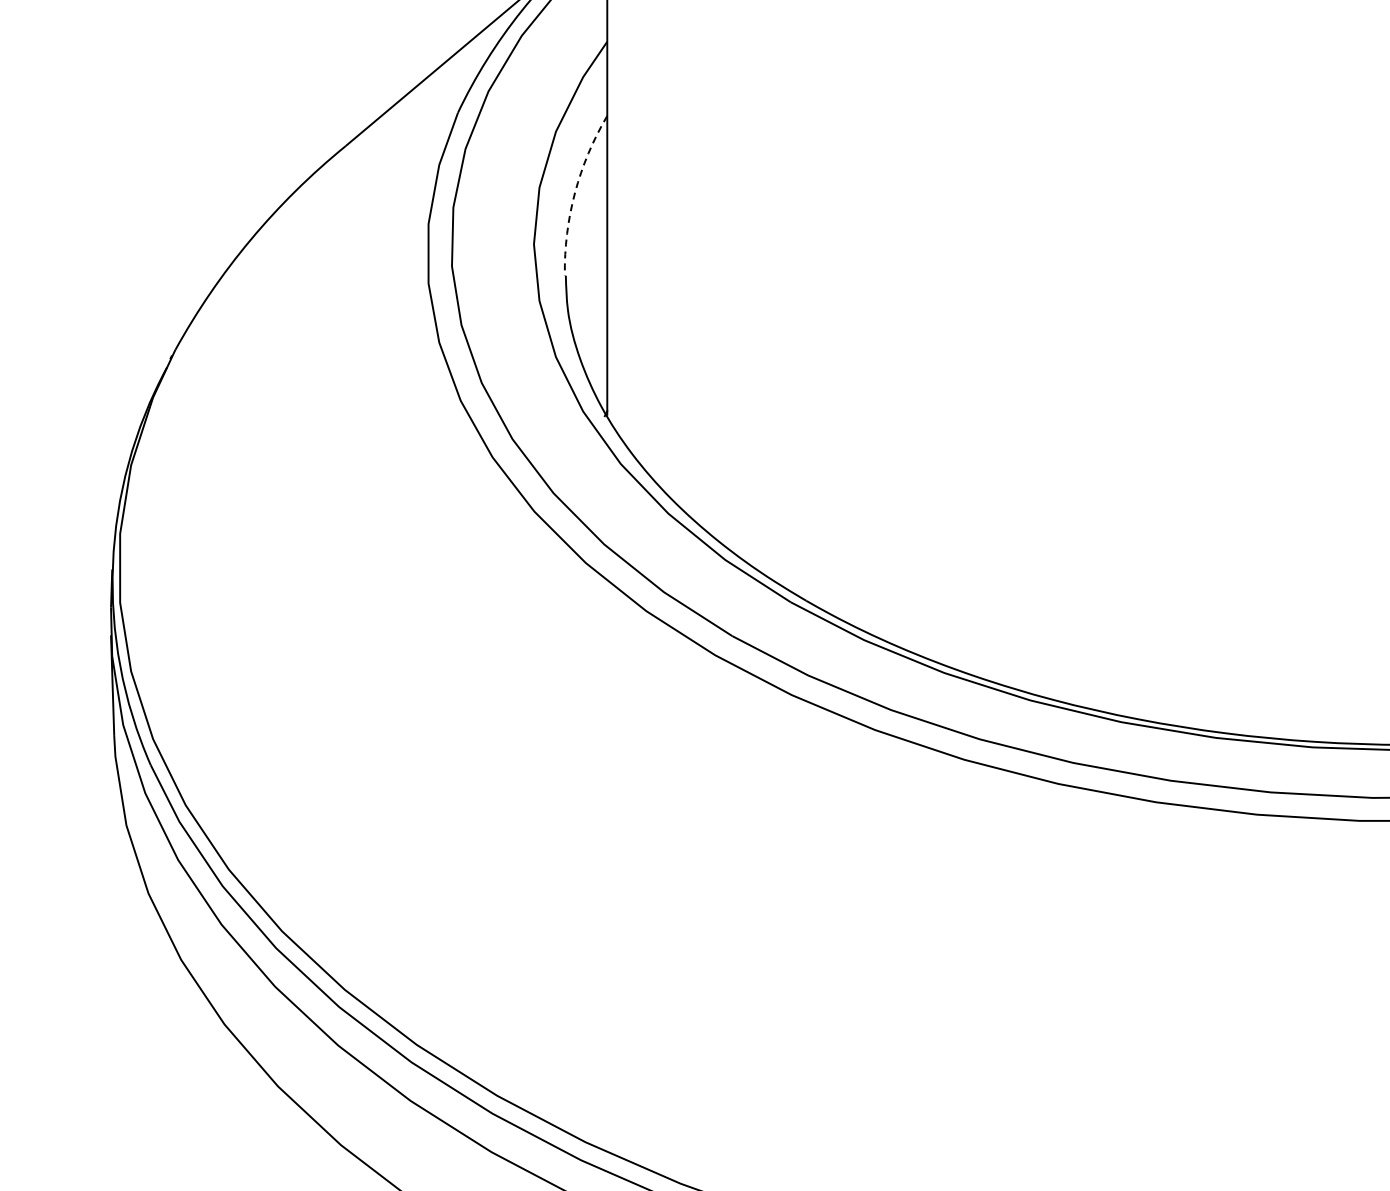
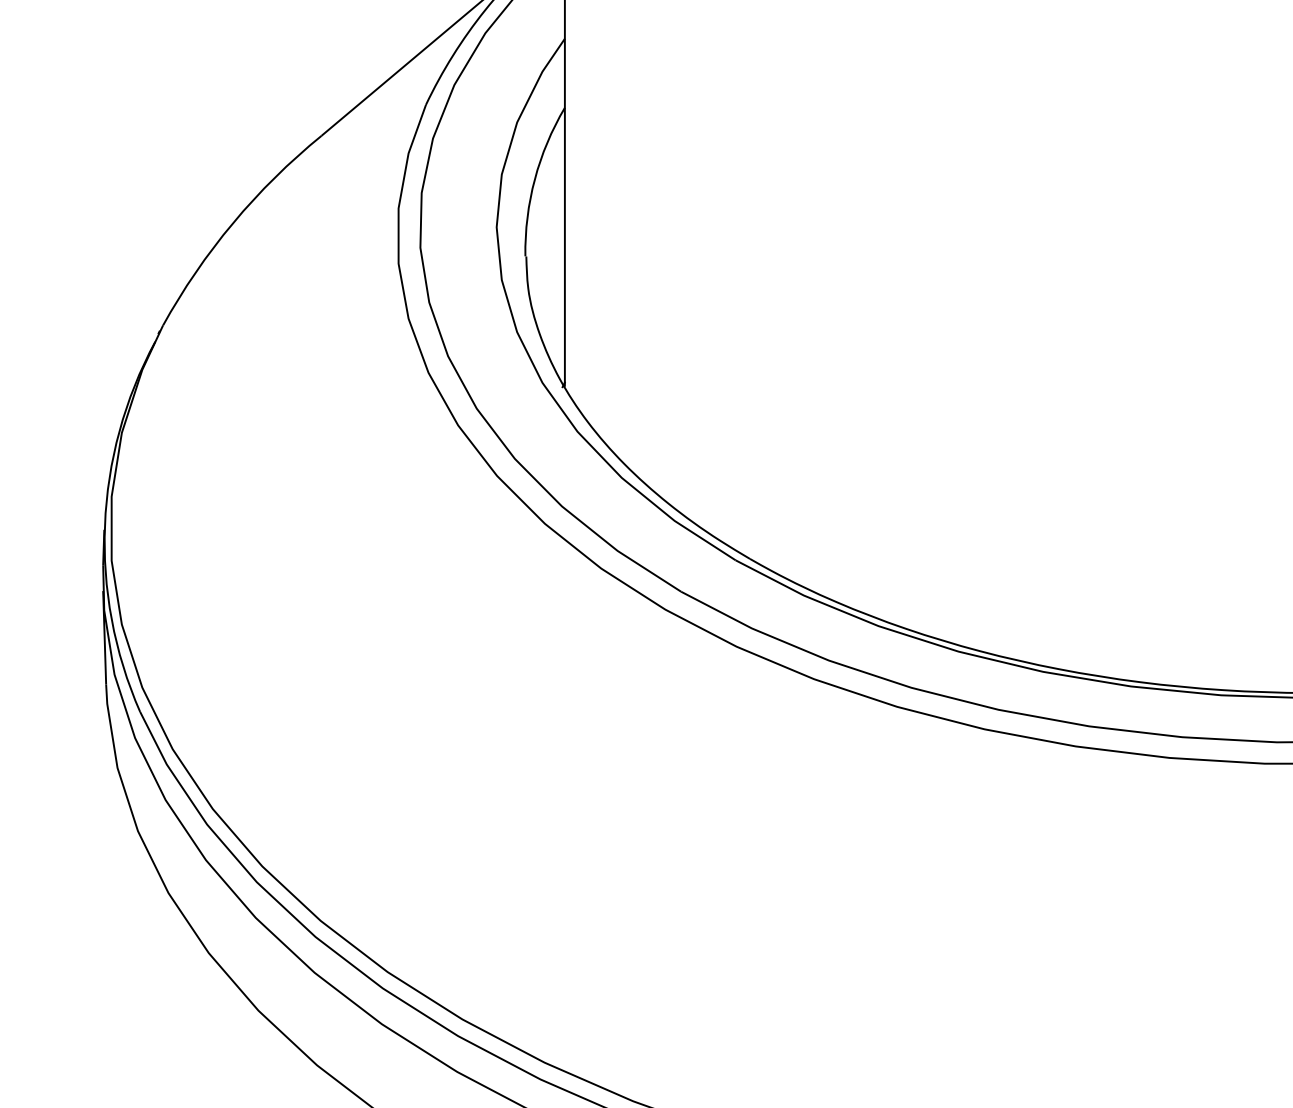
arc: (575, 192) -> (535, 179), dashed -> solid

